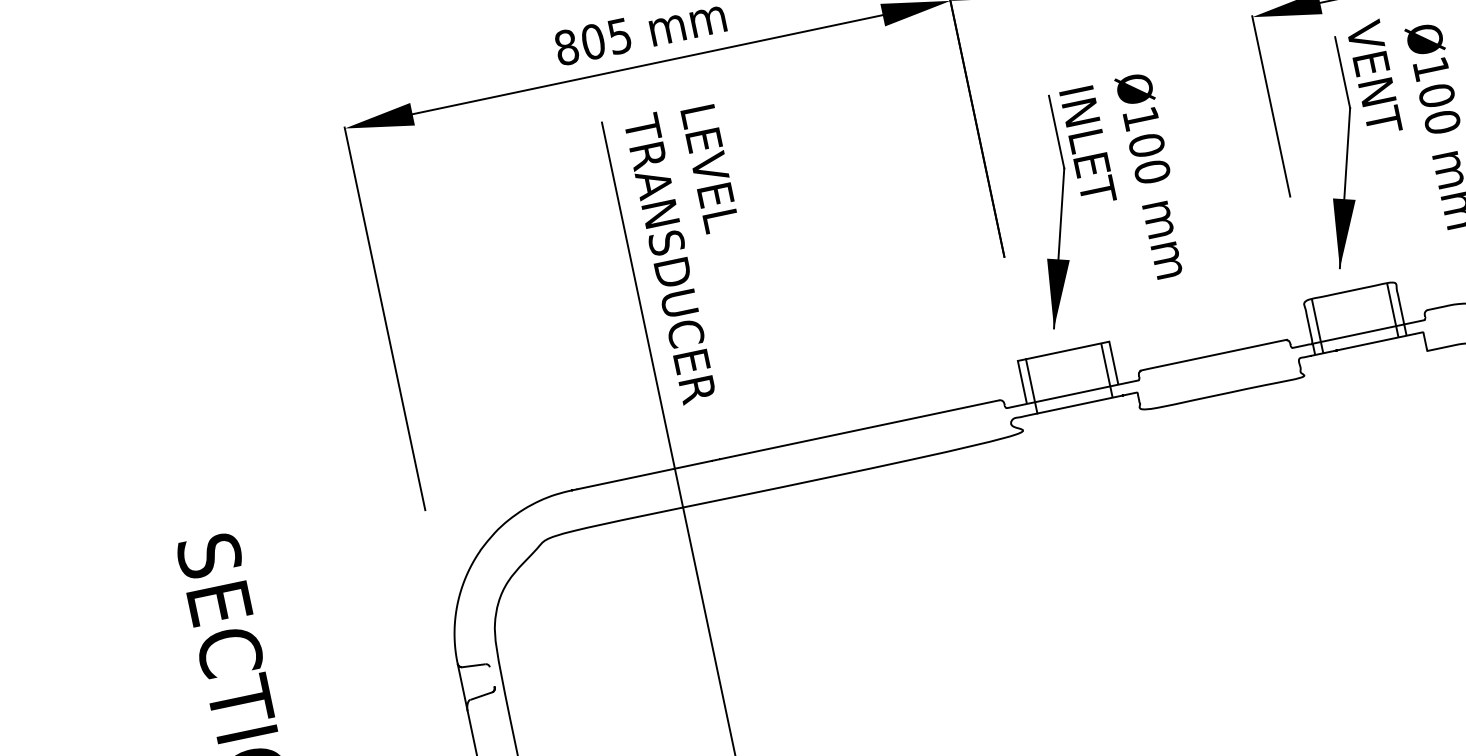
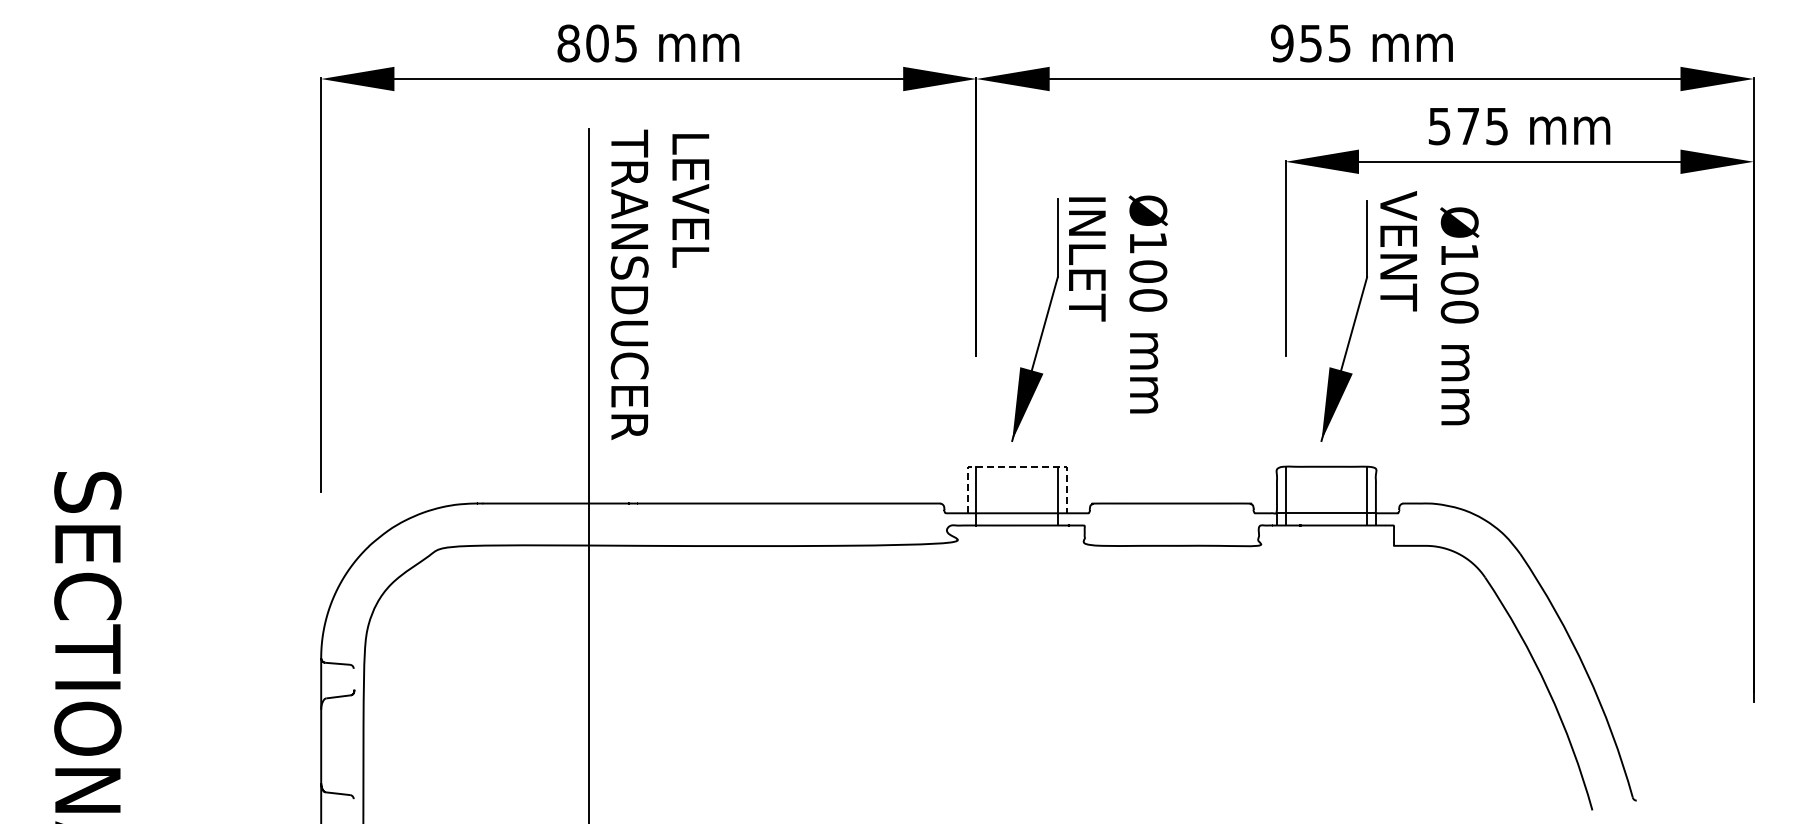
line: (1063, 351) -> (1017, 466), solid -> dashed

